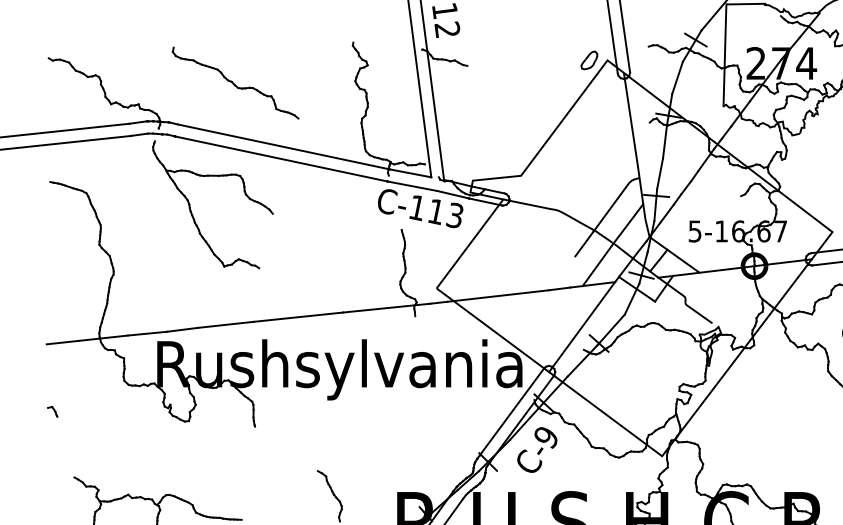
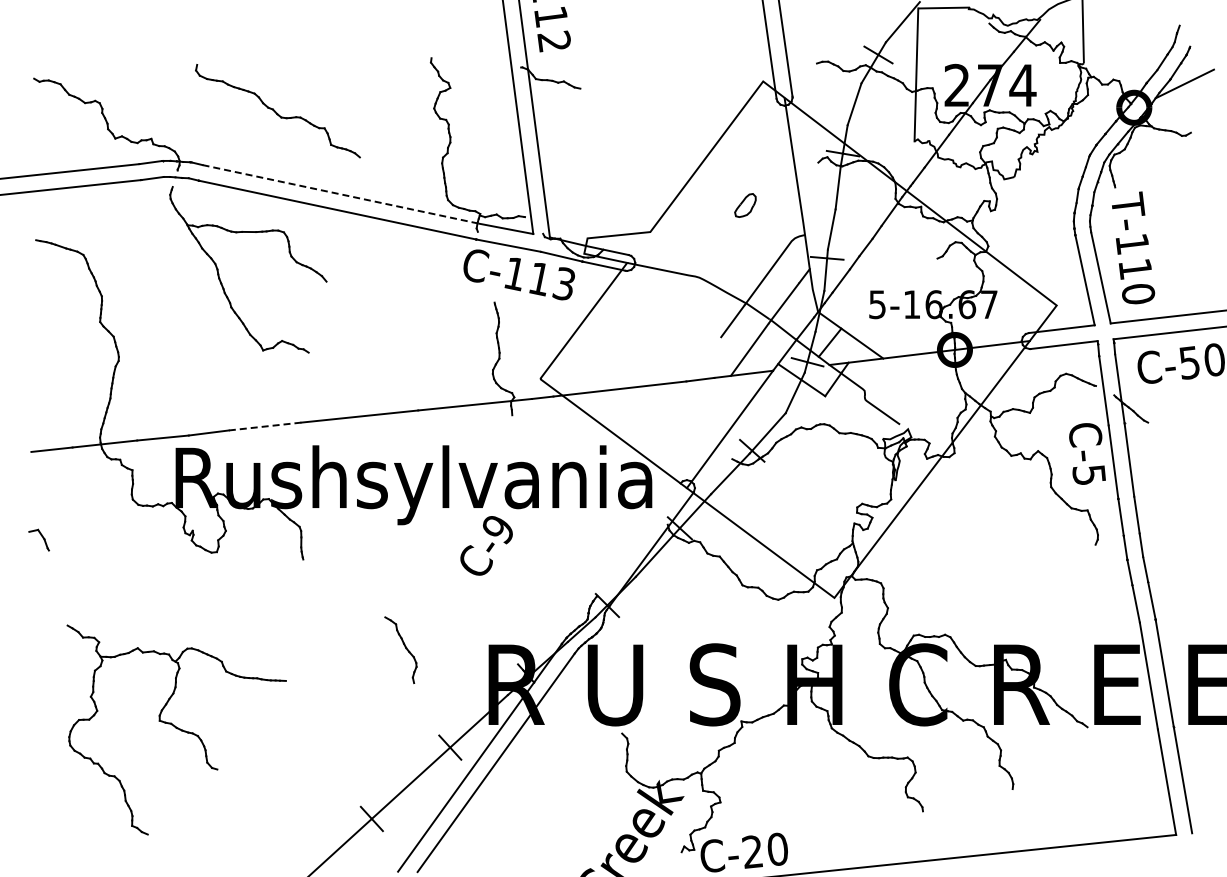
part: (589, 60) -> (745, 205), moved
line: (283, 147) -> (340, 194), solid -> dashed
line: (226, 324) -> (265, 426), solid -> dashed
part: (52, 411) -> (39, 539), size x1.6
line: (511, 411) -> (638, 539), removed
text: (537, 449) -> (486, 545), moved

